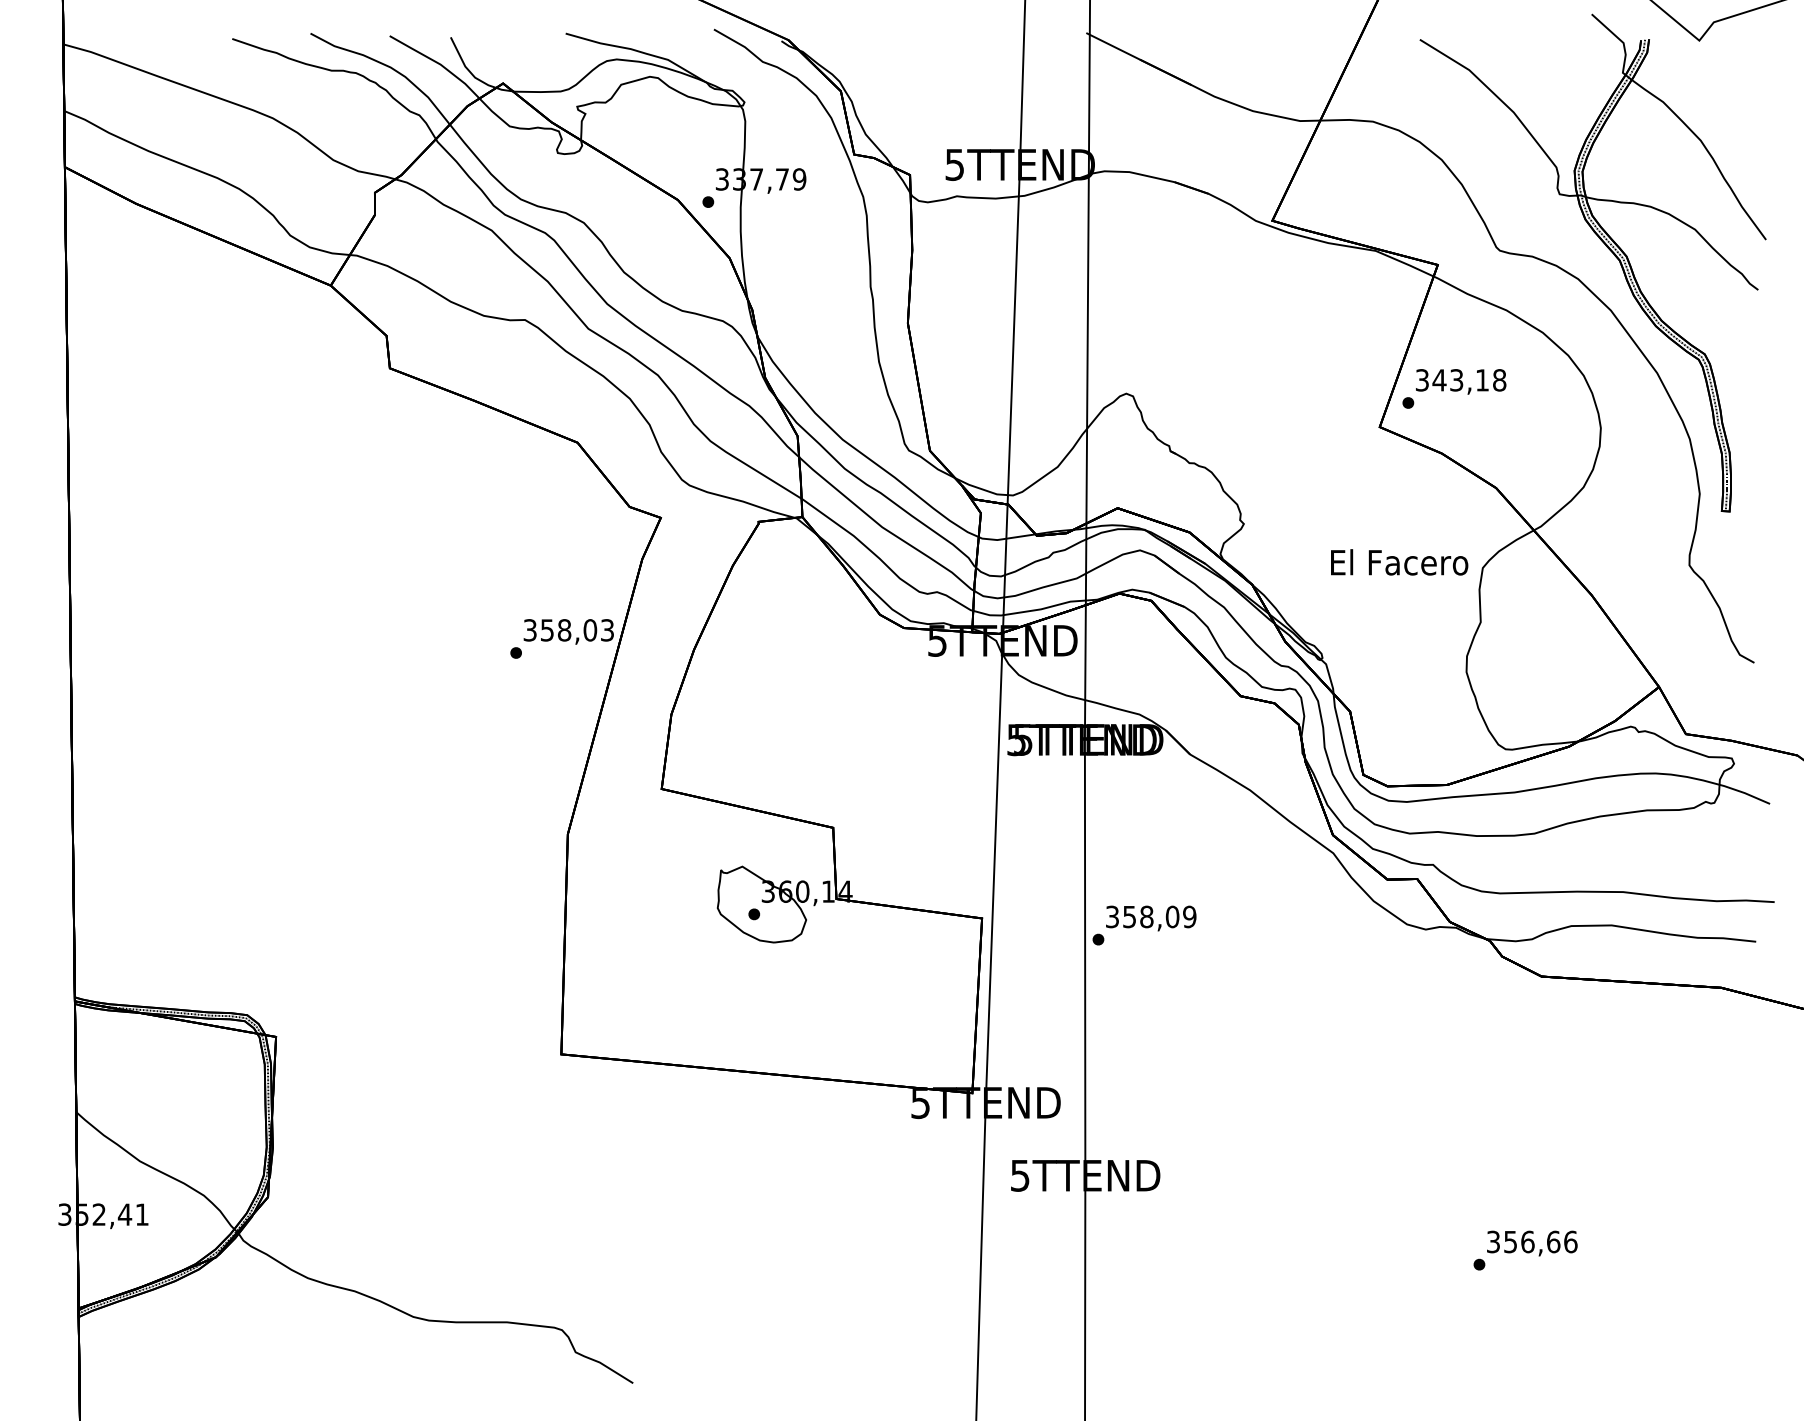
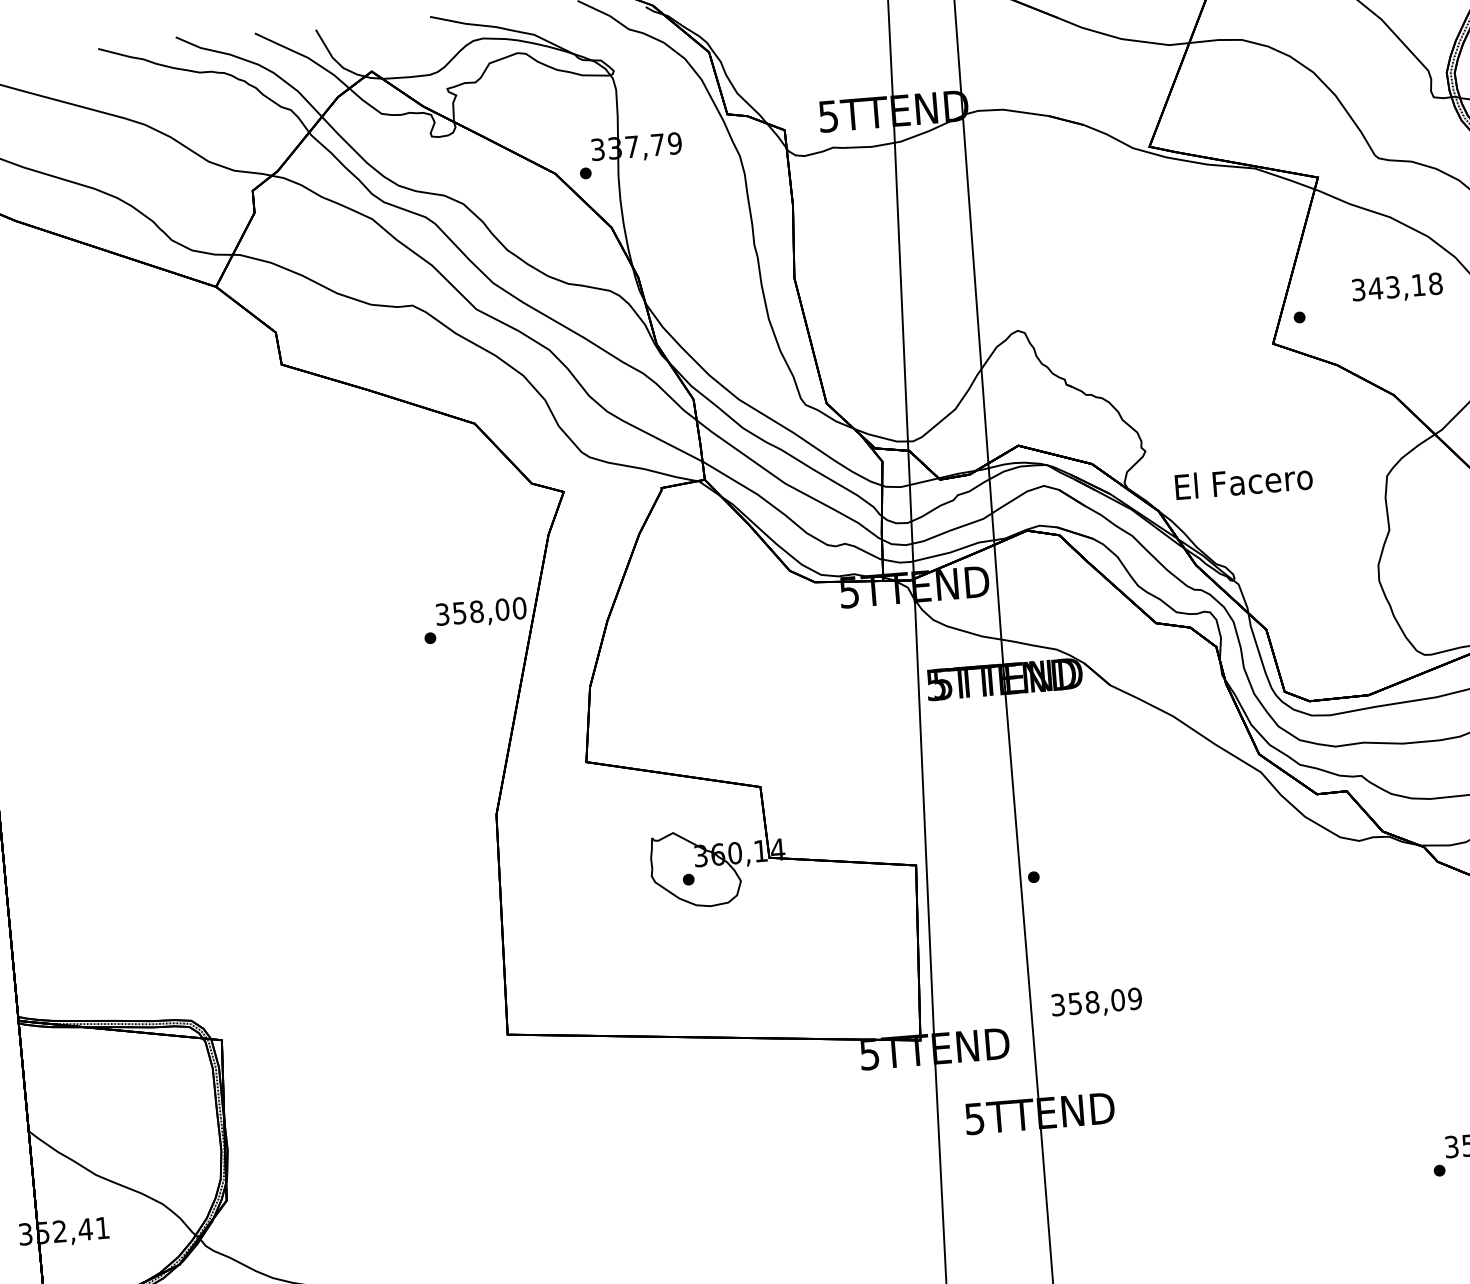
text: (1461, 381) -> (1397, 288), moved
text: (1399, 562) -> (1243, 481), moved
text: (607, 630) -> (519, 608), 358,03 -> 358,00
text: (1151, 918) -> (1097, 1003), moved

